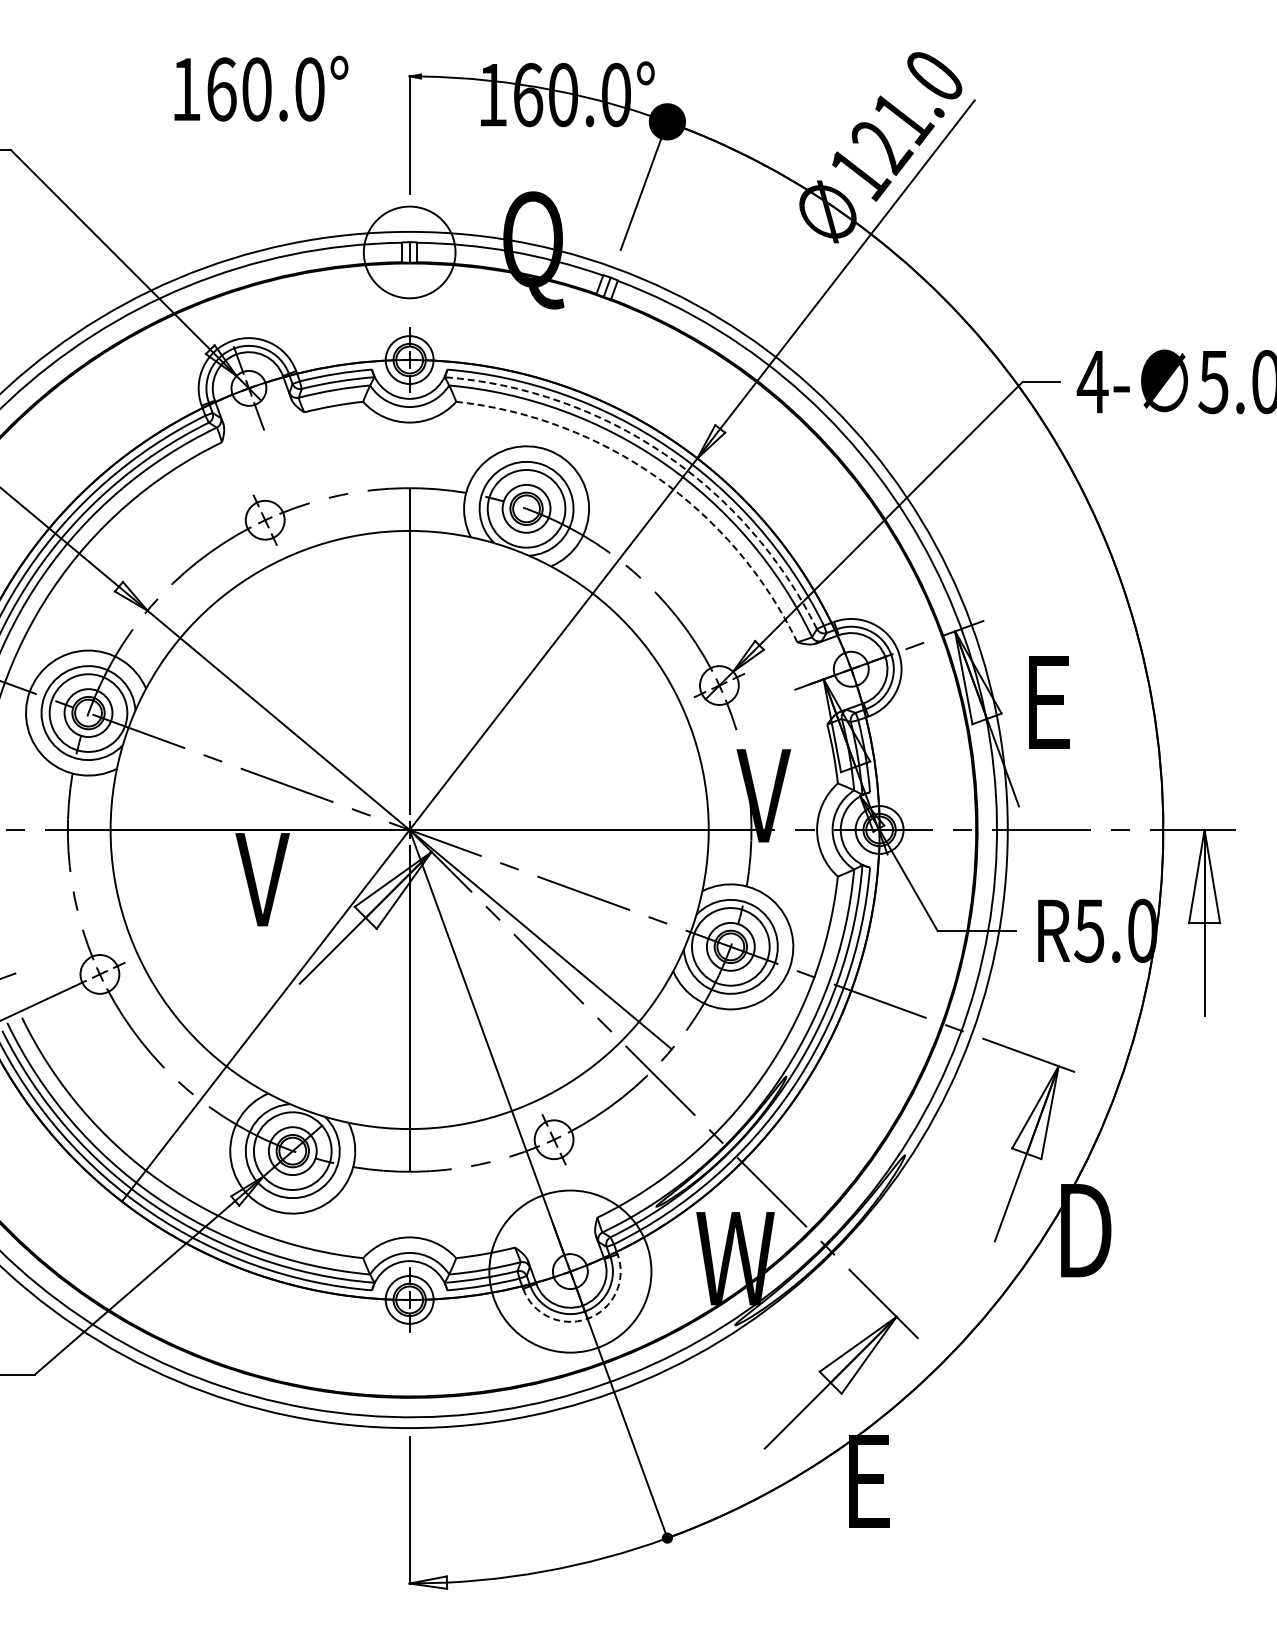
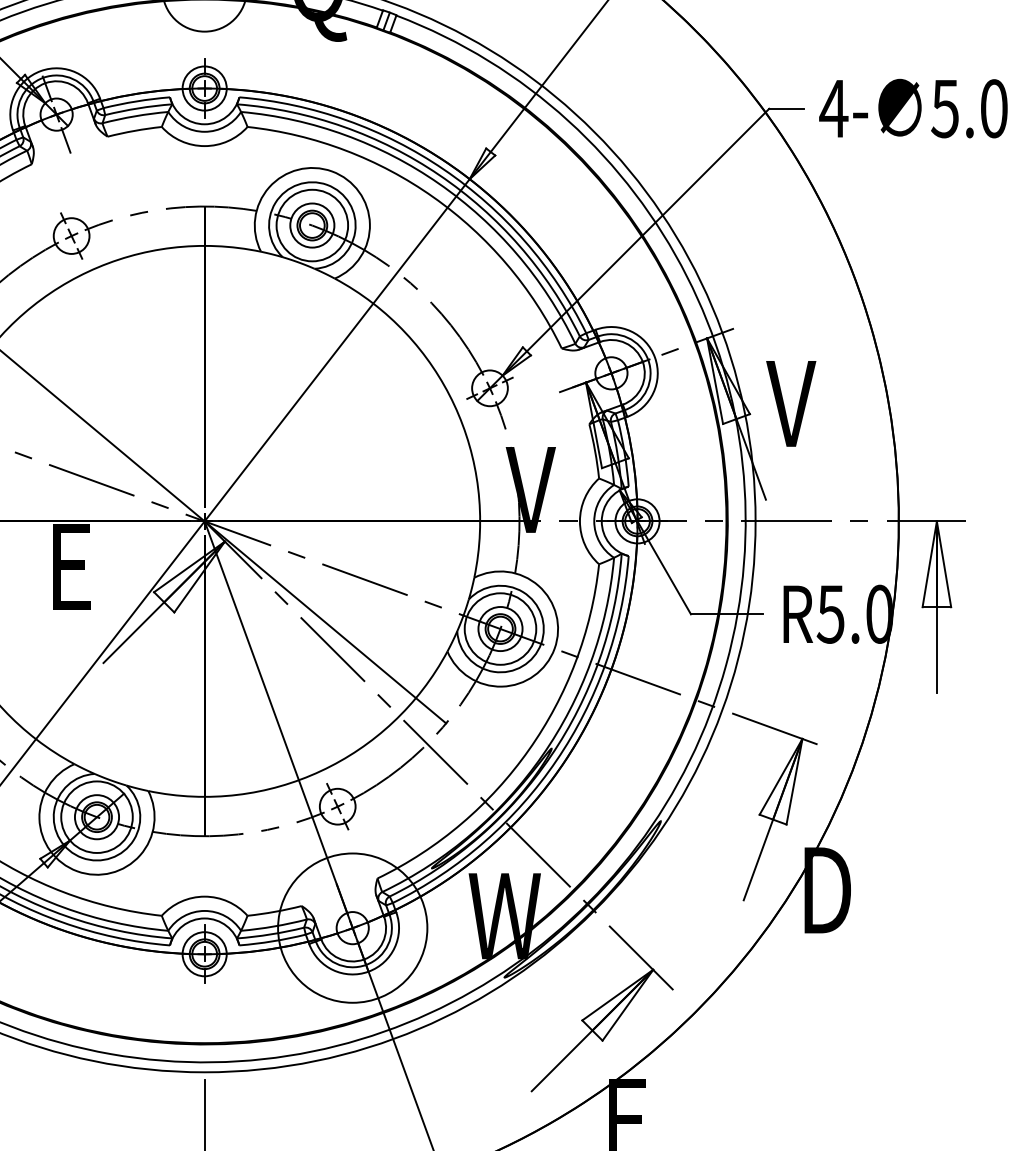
arc: (664, 453) -> (439, 174), dashed -> solid
arc: (657, 477) -> (432, 196), dashed -> solid
text: (1046, 701) -> (791, 403), E -> V
text: (262, 879) -> (69, 566), V -> E
arc: (587, 1318) -> (368, 971), dashed -> solid

